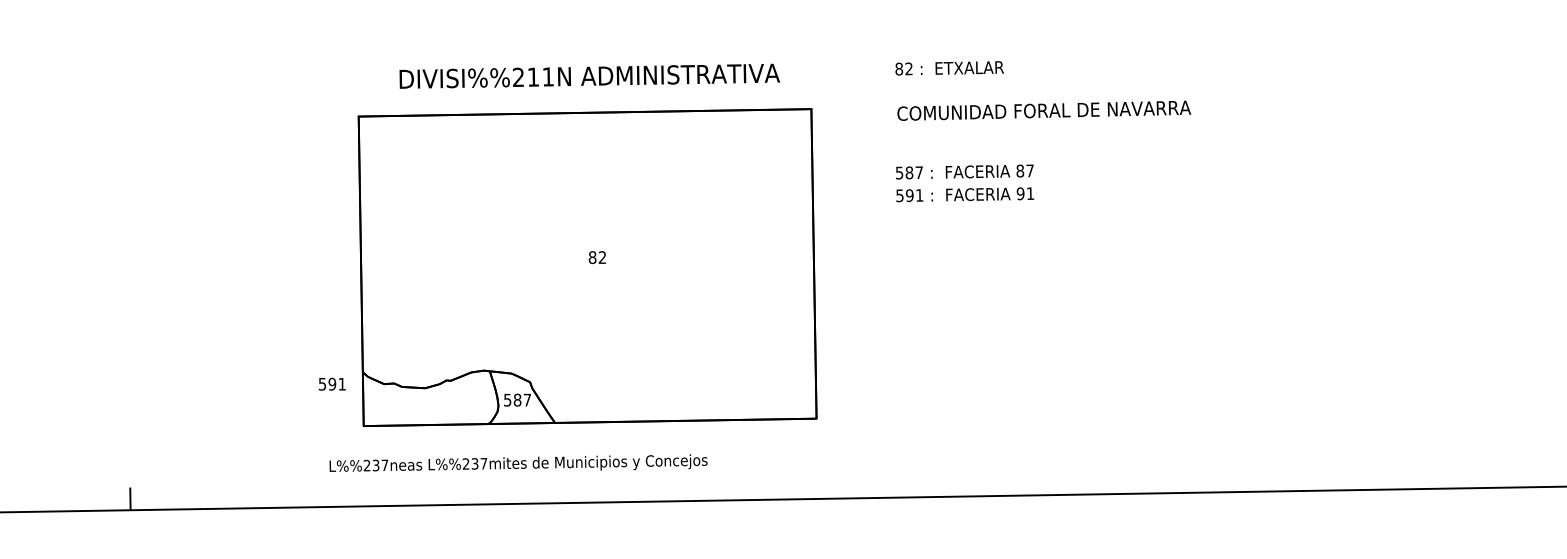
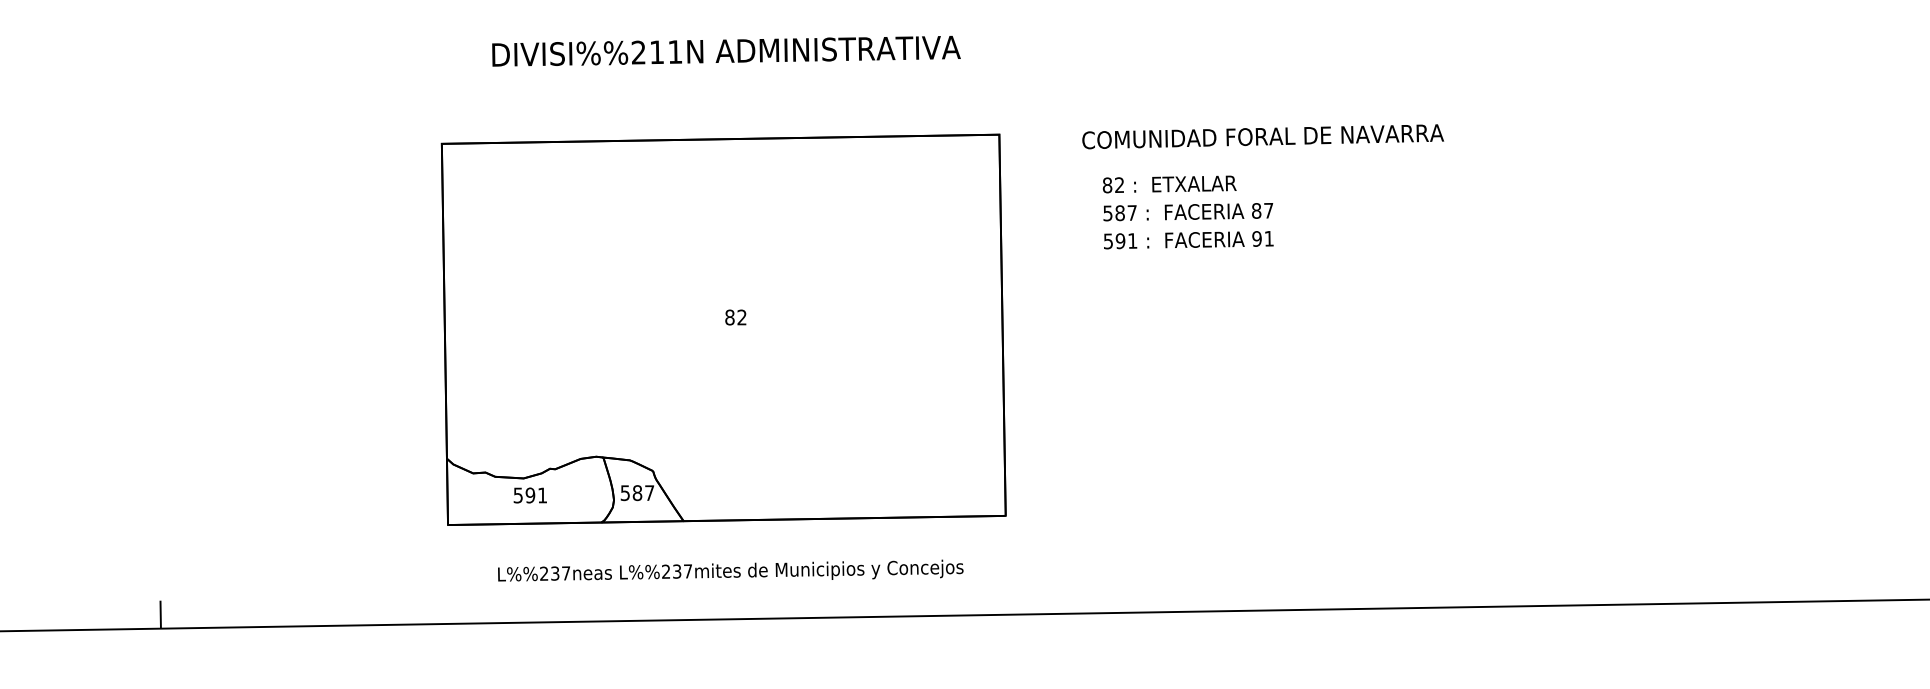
text: (949, 68) -> (1169, 184), moved
text: (589, 75) -> (726, 50), moved
text: (1044, 110) -> (1263, 136), moved
text: (331, 384) -> (529, 495), moved
text: (518, 463) -> (730, 570), moved

